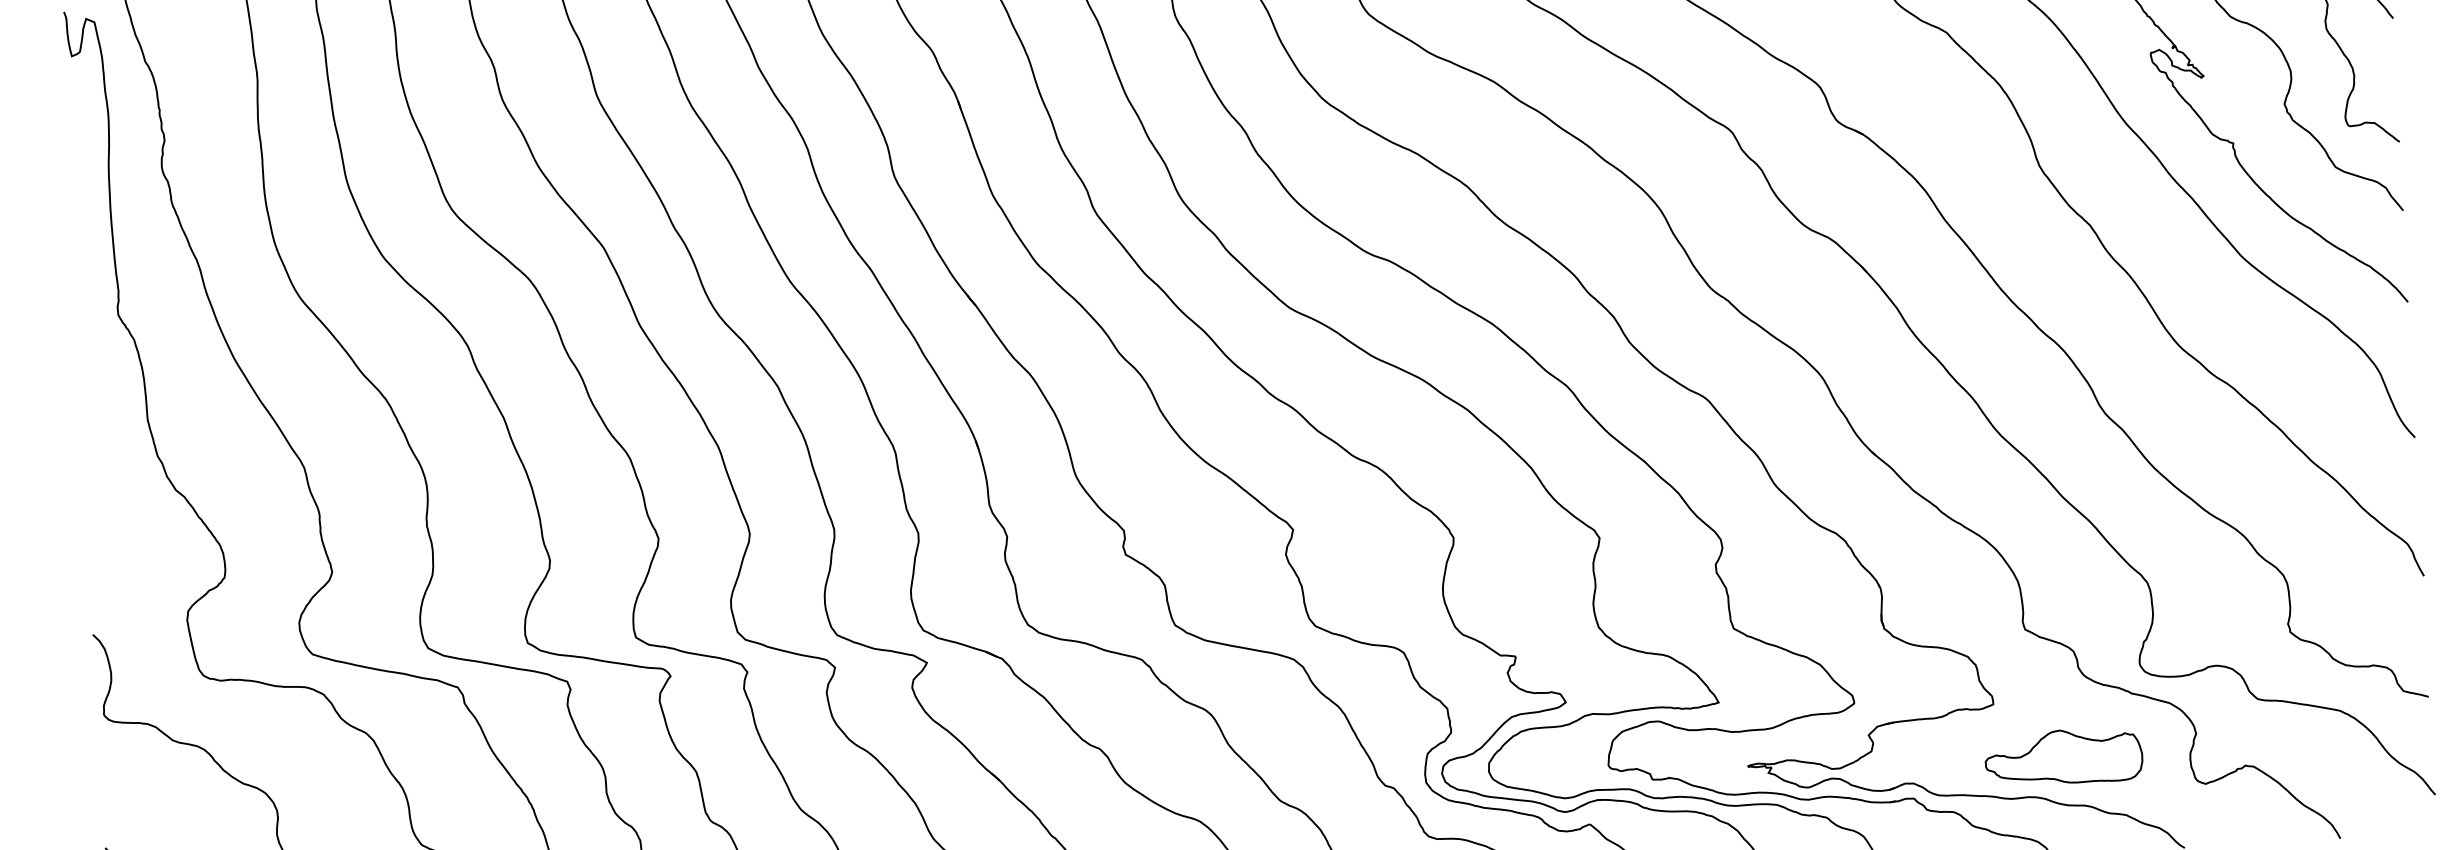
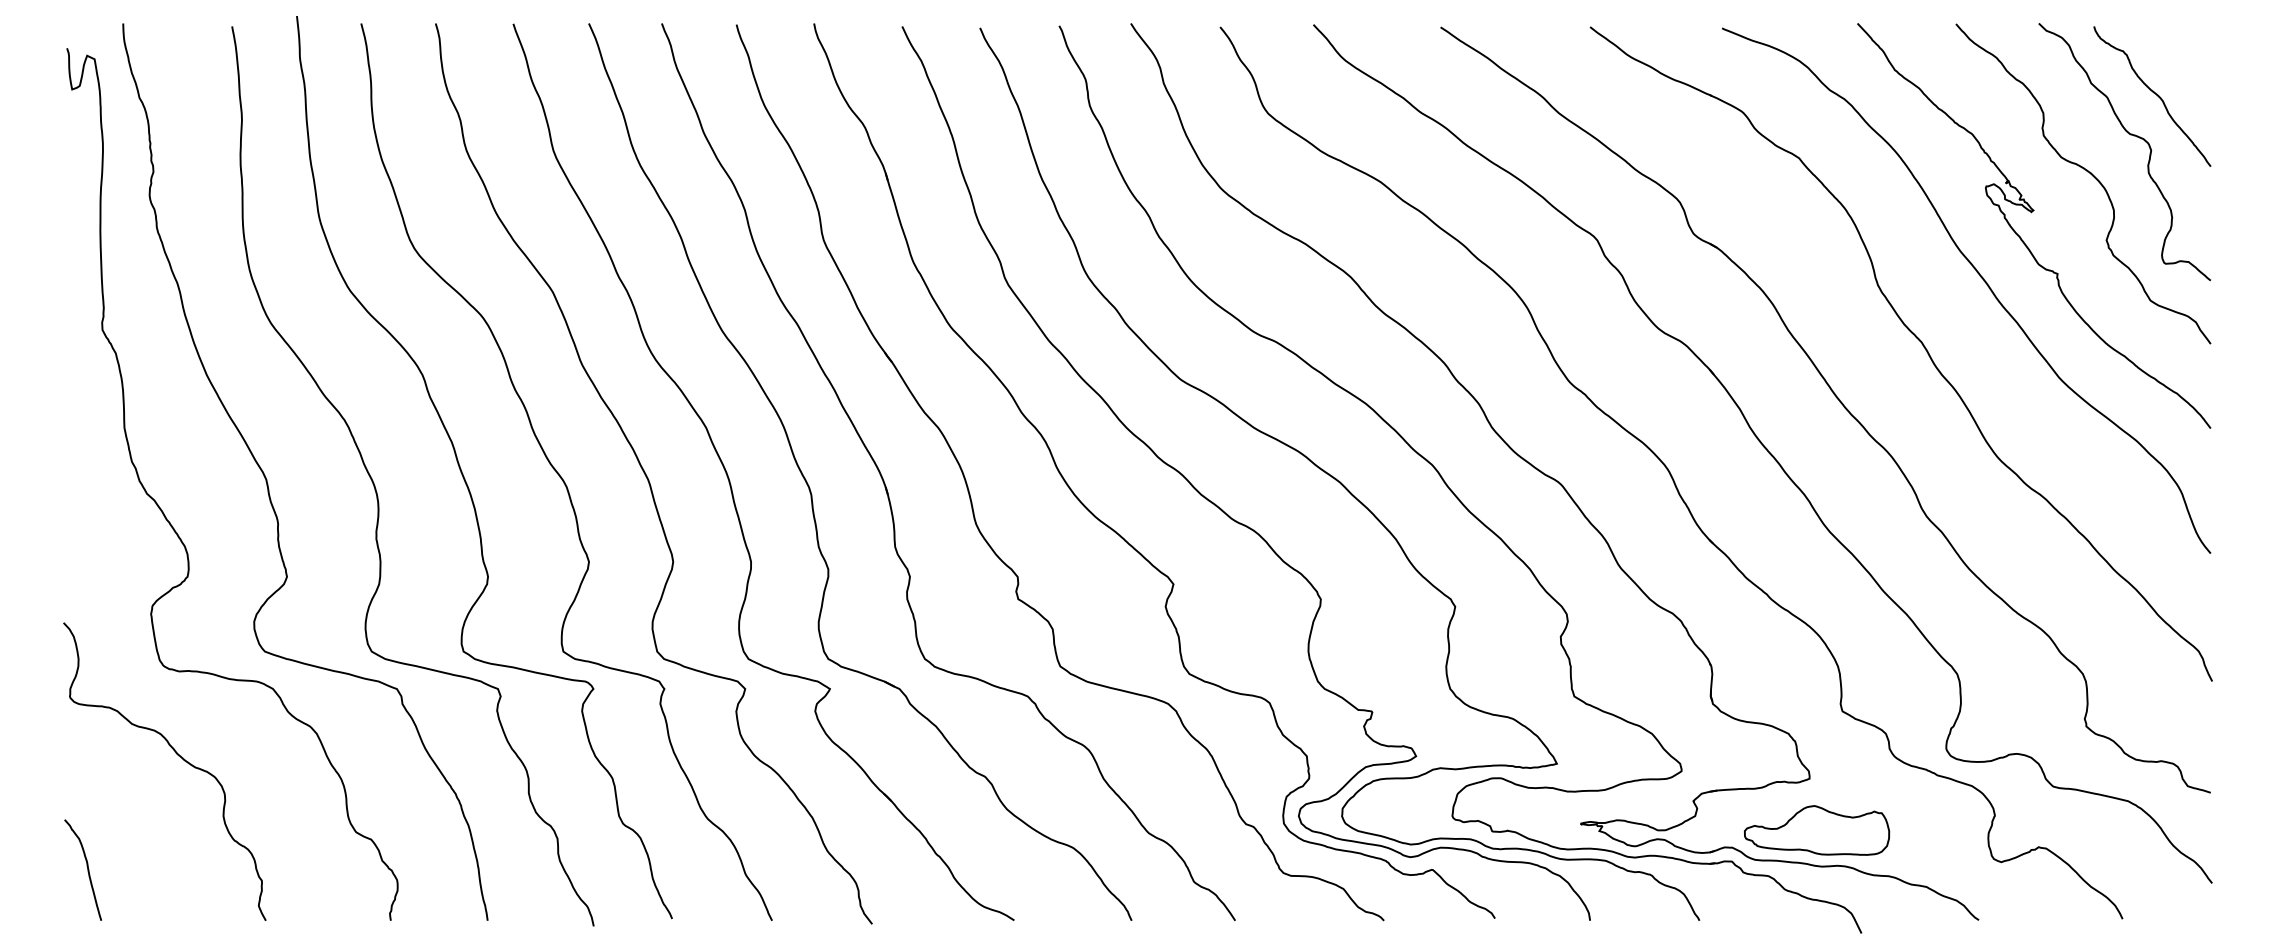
part: (2064, 756) -> (1817, 830), moved

